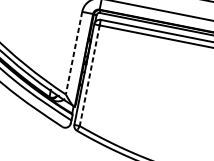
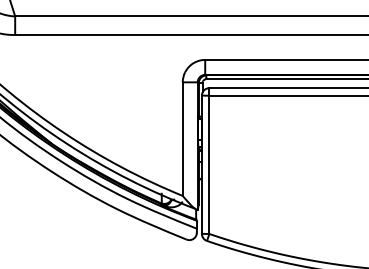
line: (73, 53) -> (182, 139), dashed -> solid
line: (89, 76) -> (209, 165), dashed -> solid

